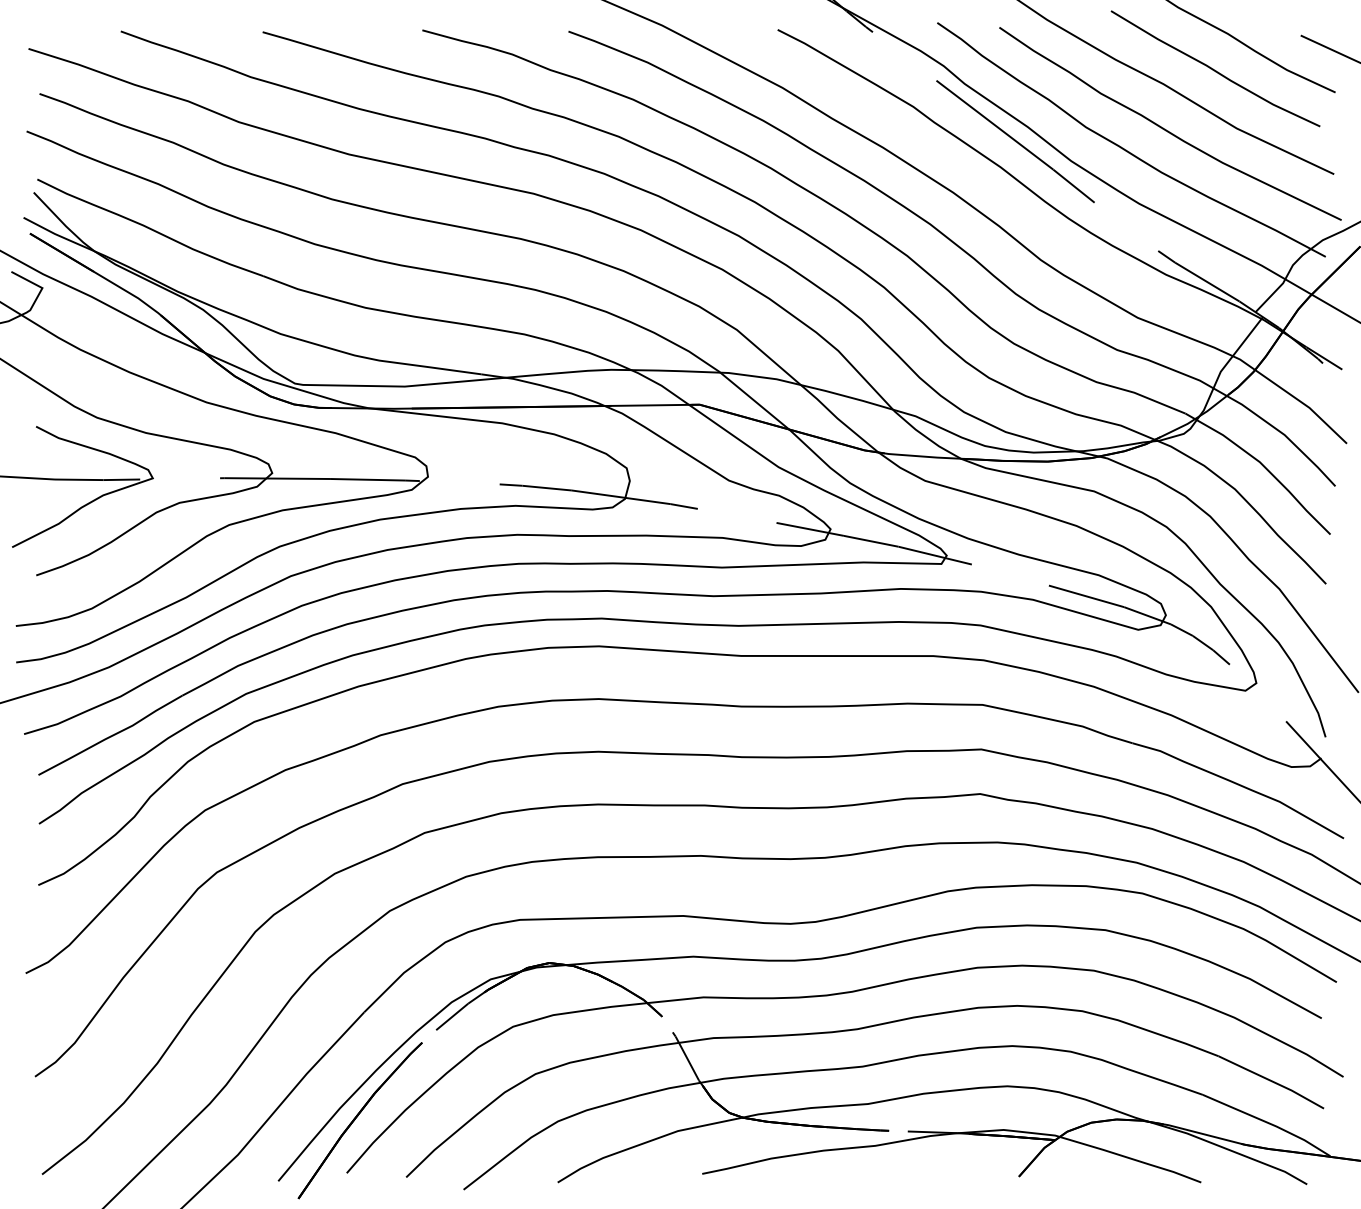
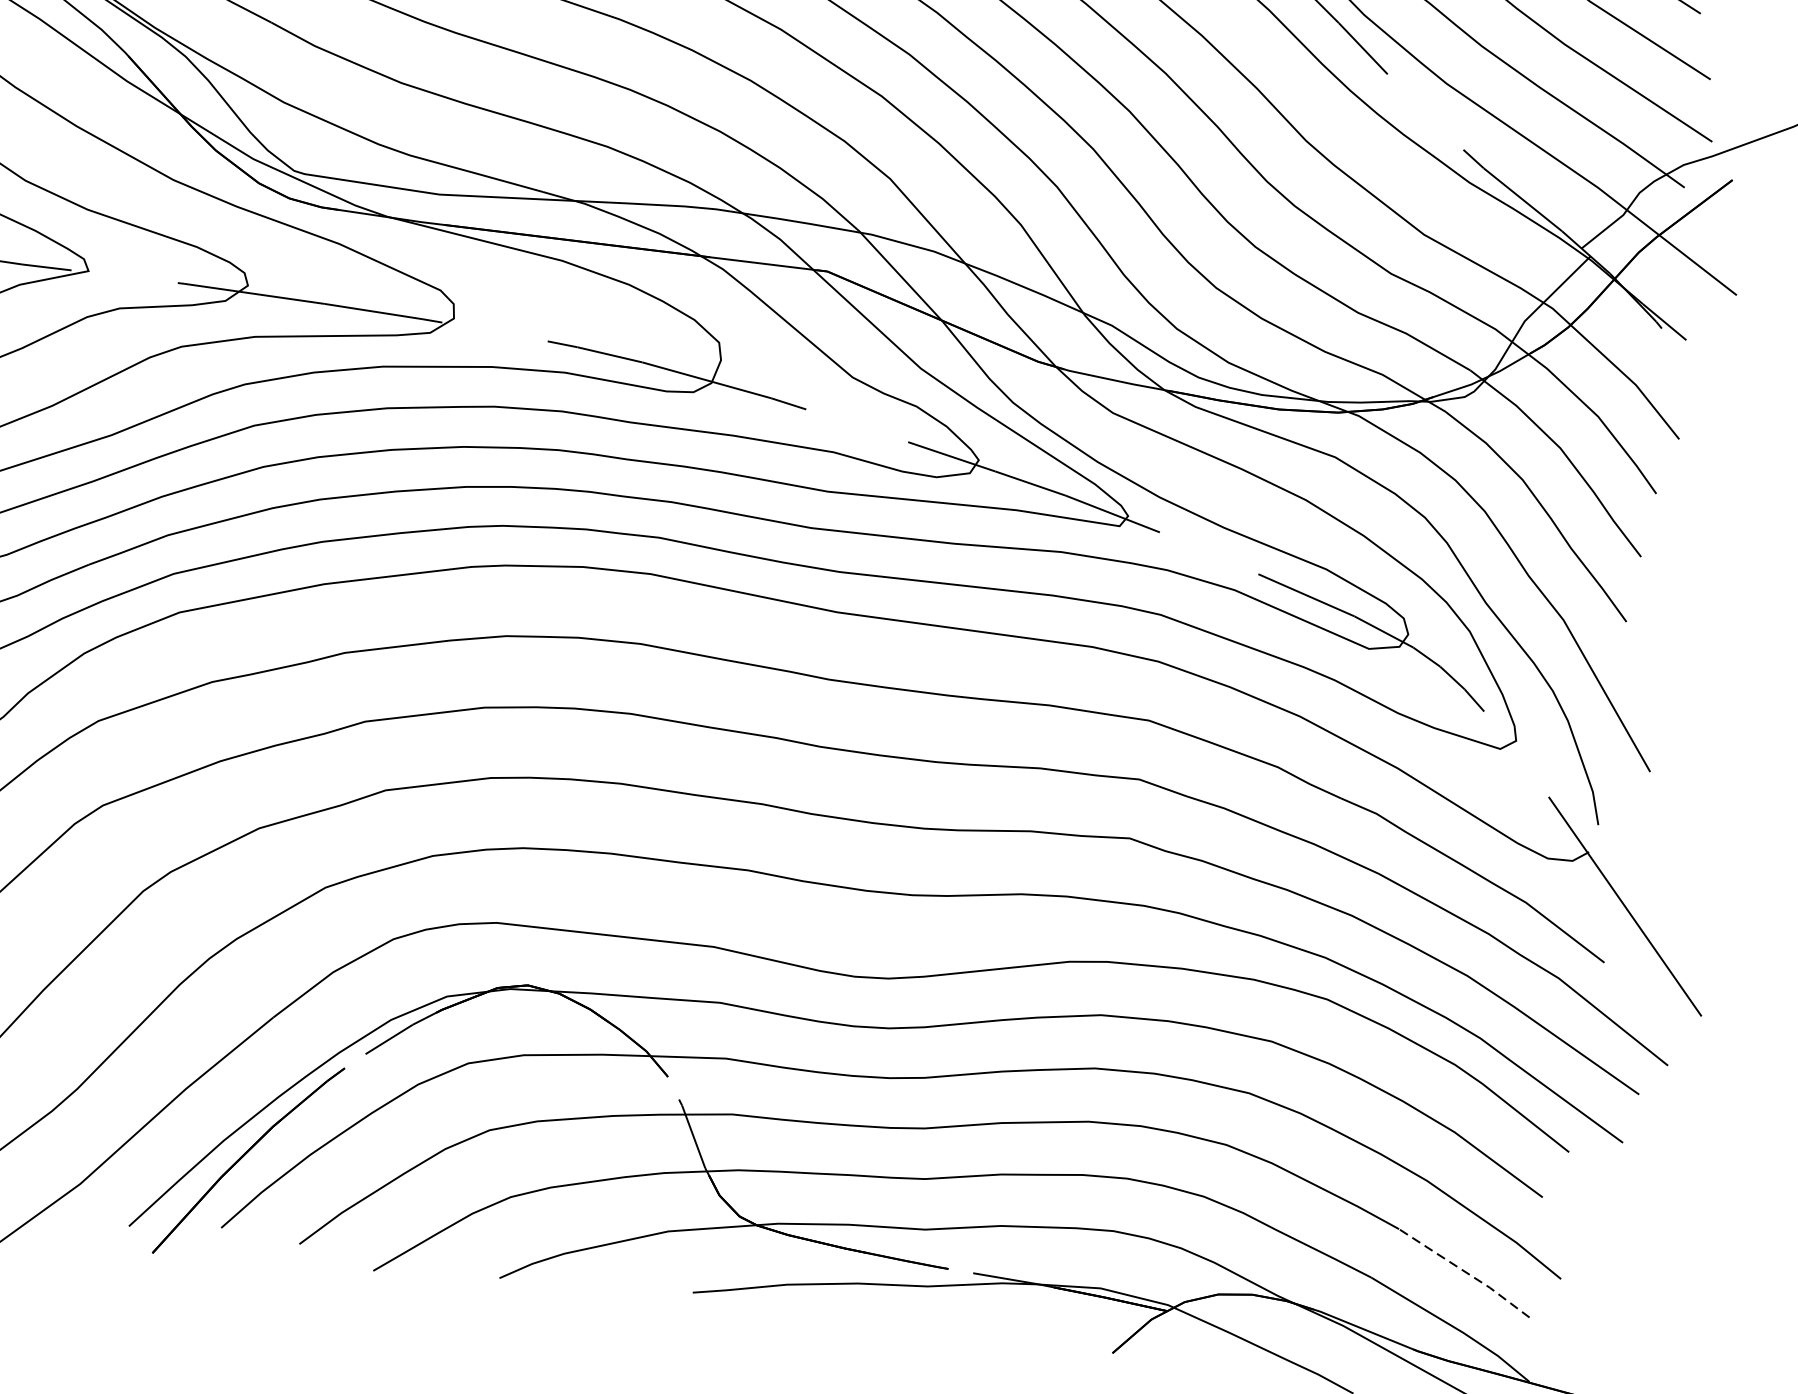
line: (1272, 1081) -> (1466, 1272), solid -> dashed

